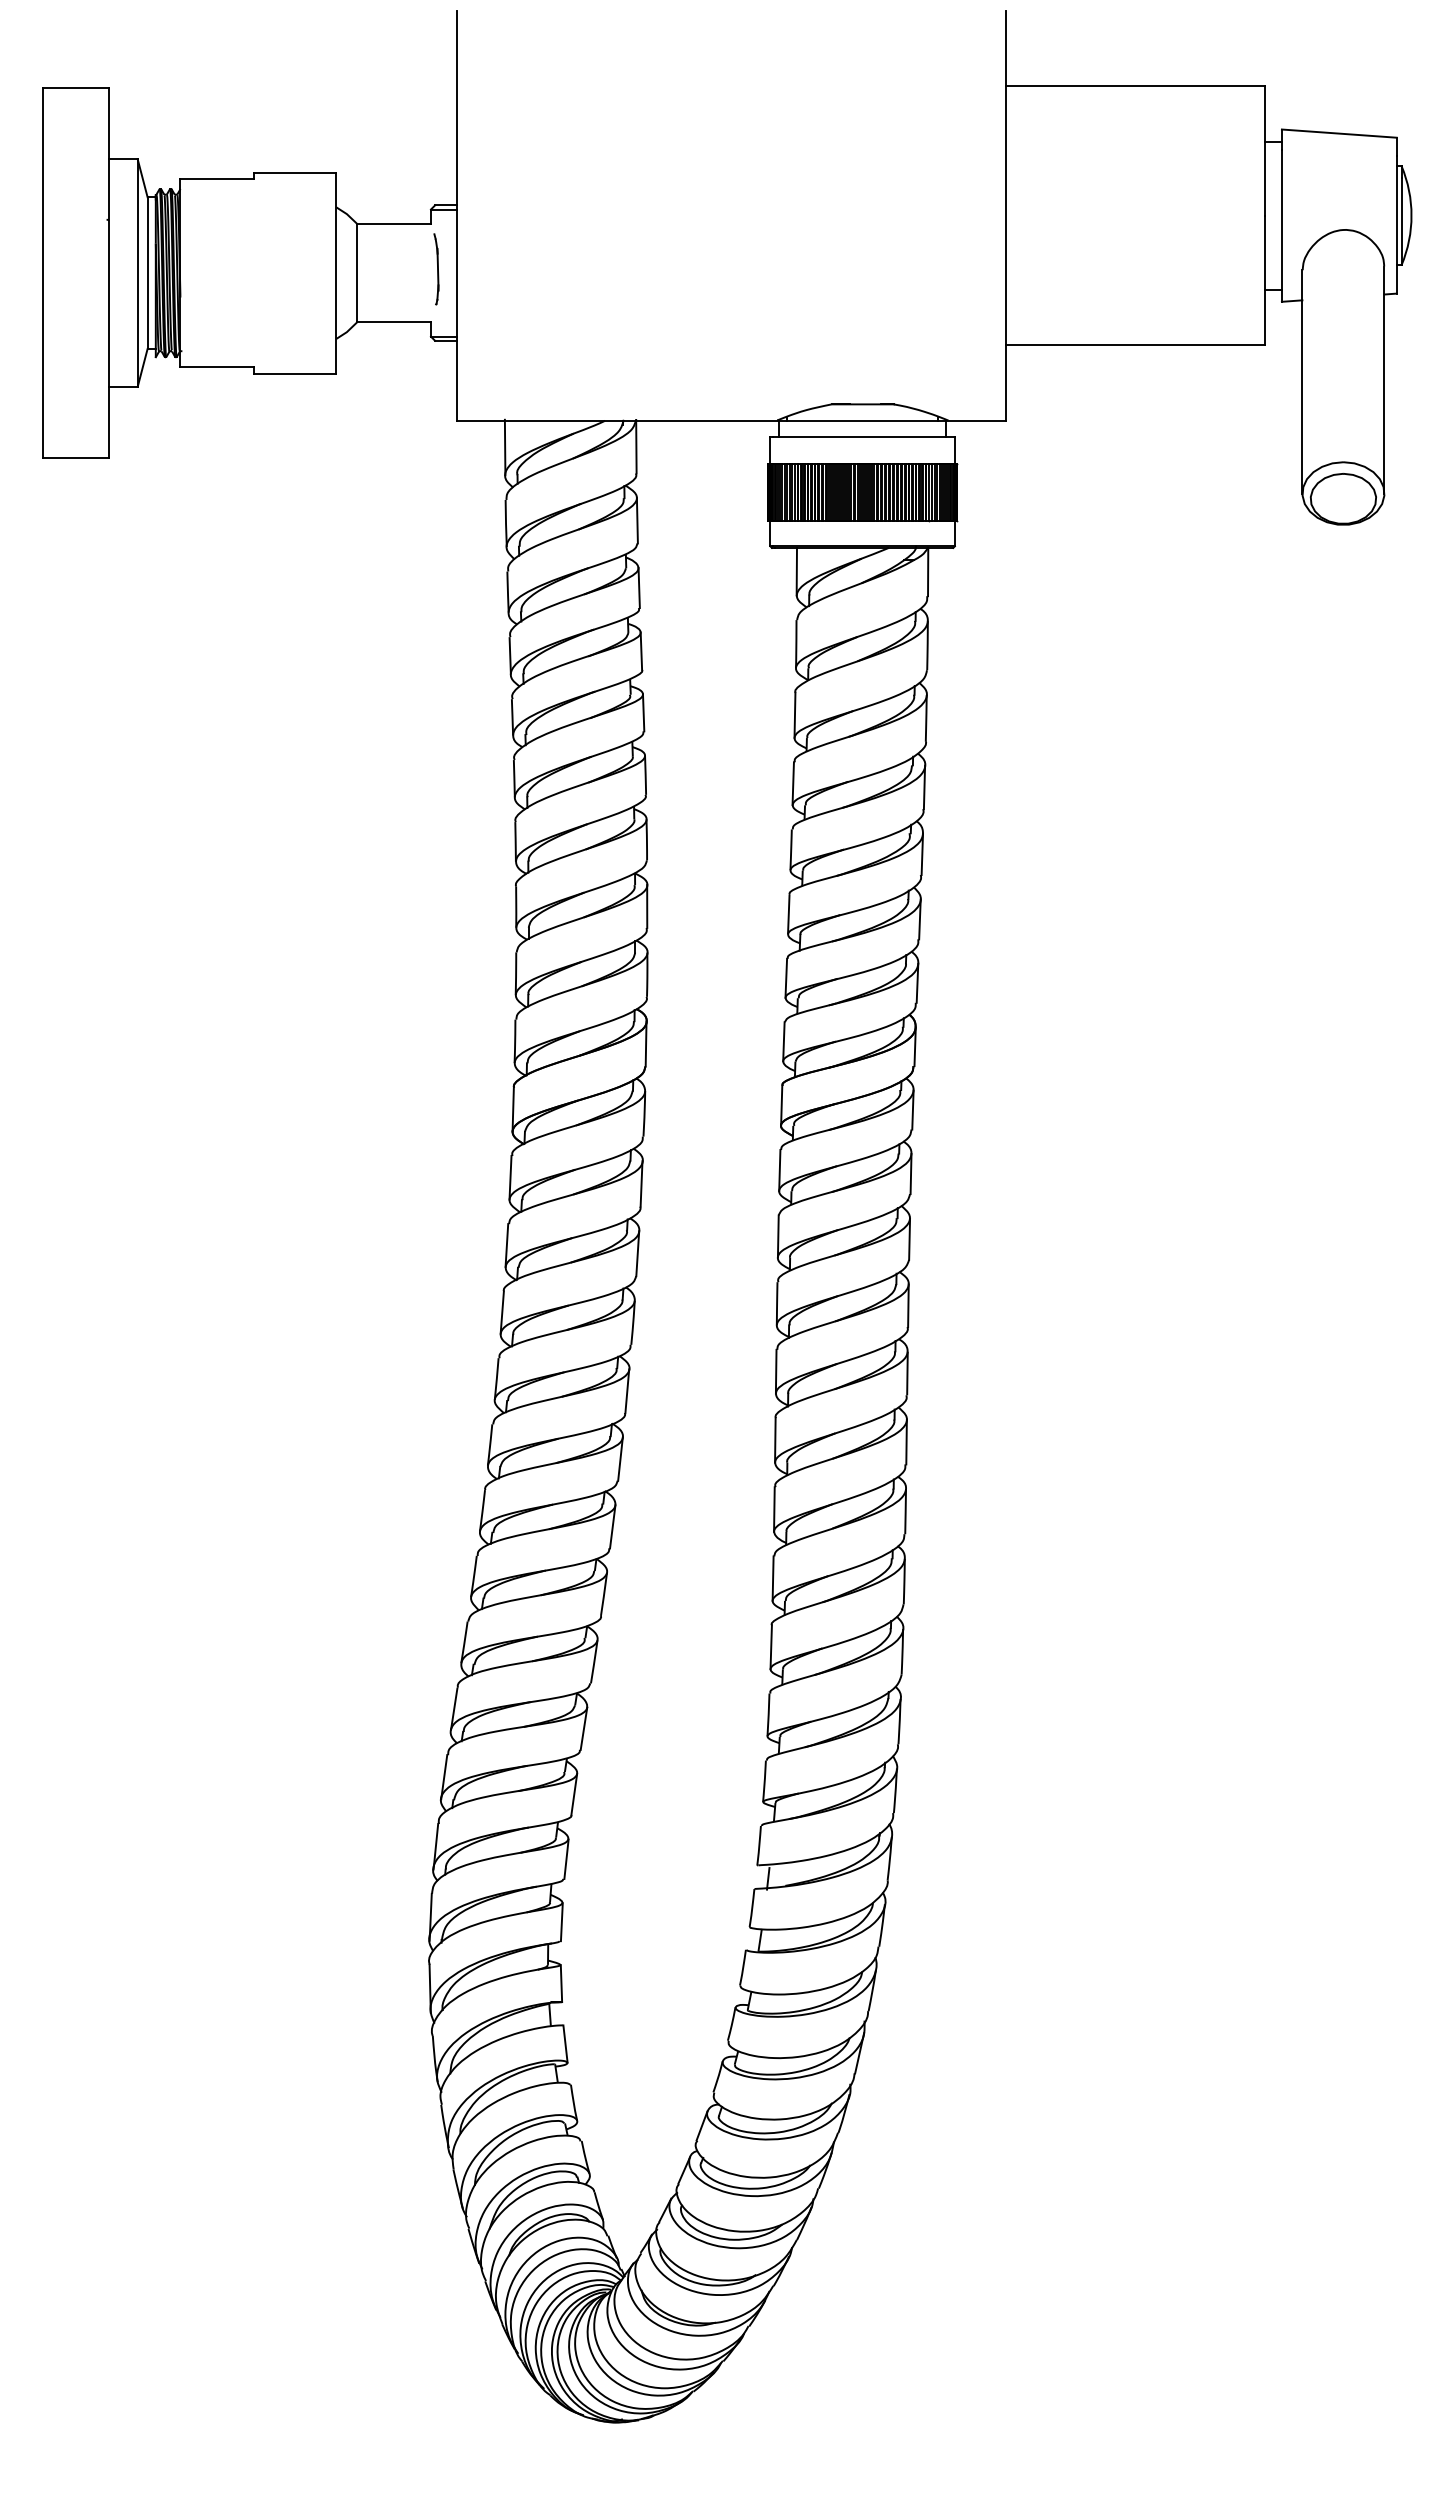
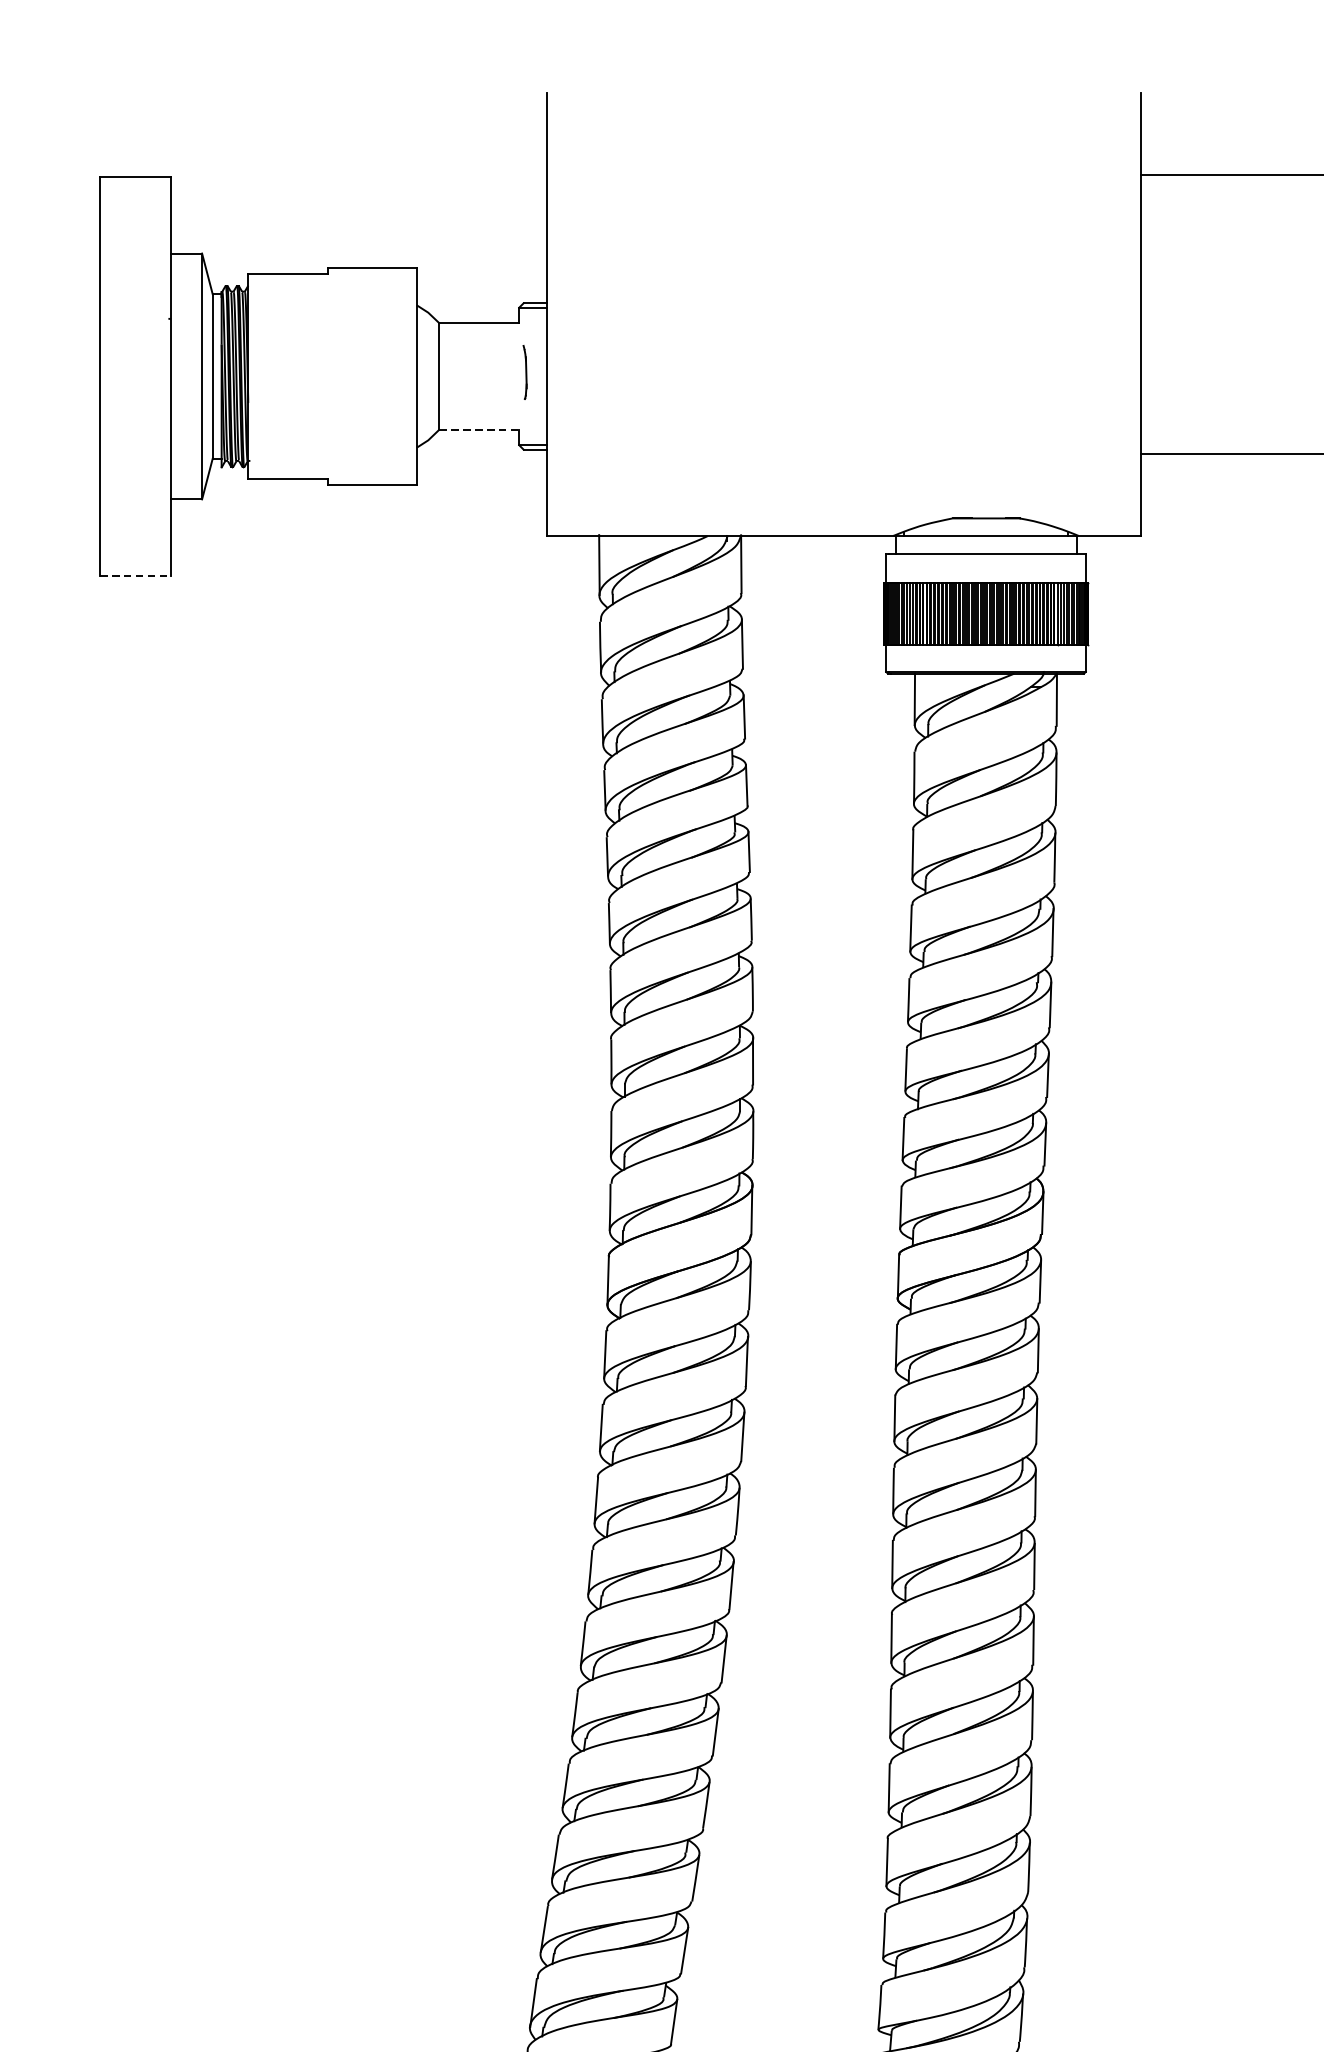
part: (436, 269) -> (525, 372), size x0.7
line: (394, 322) -> (479, 429), solid -> dashed
line: (76, 457) -> (135, 575), solid -> dashed

